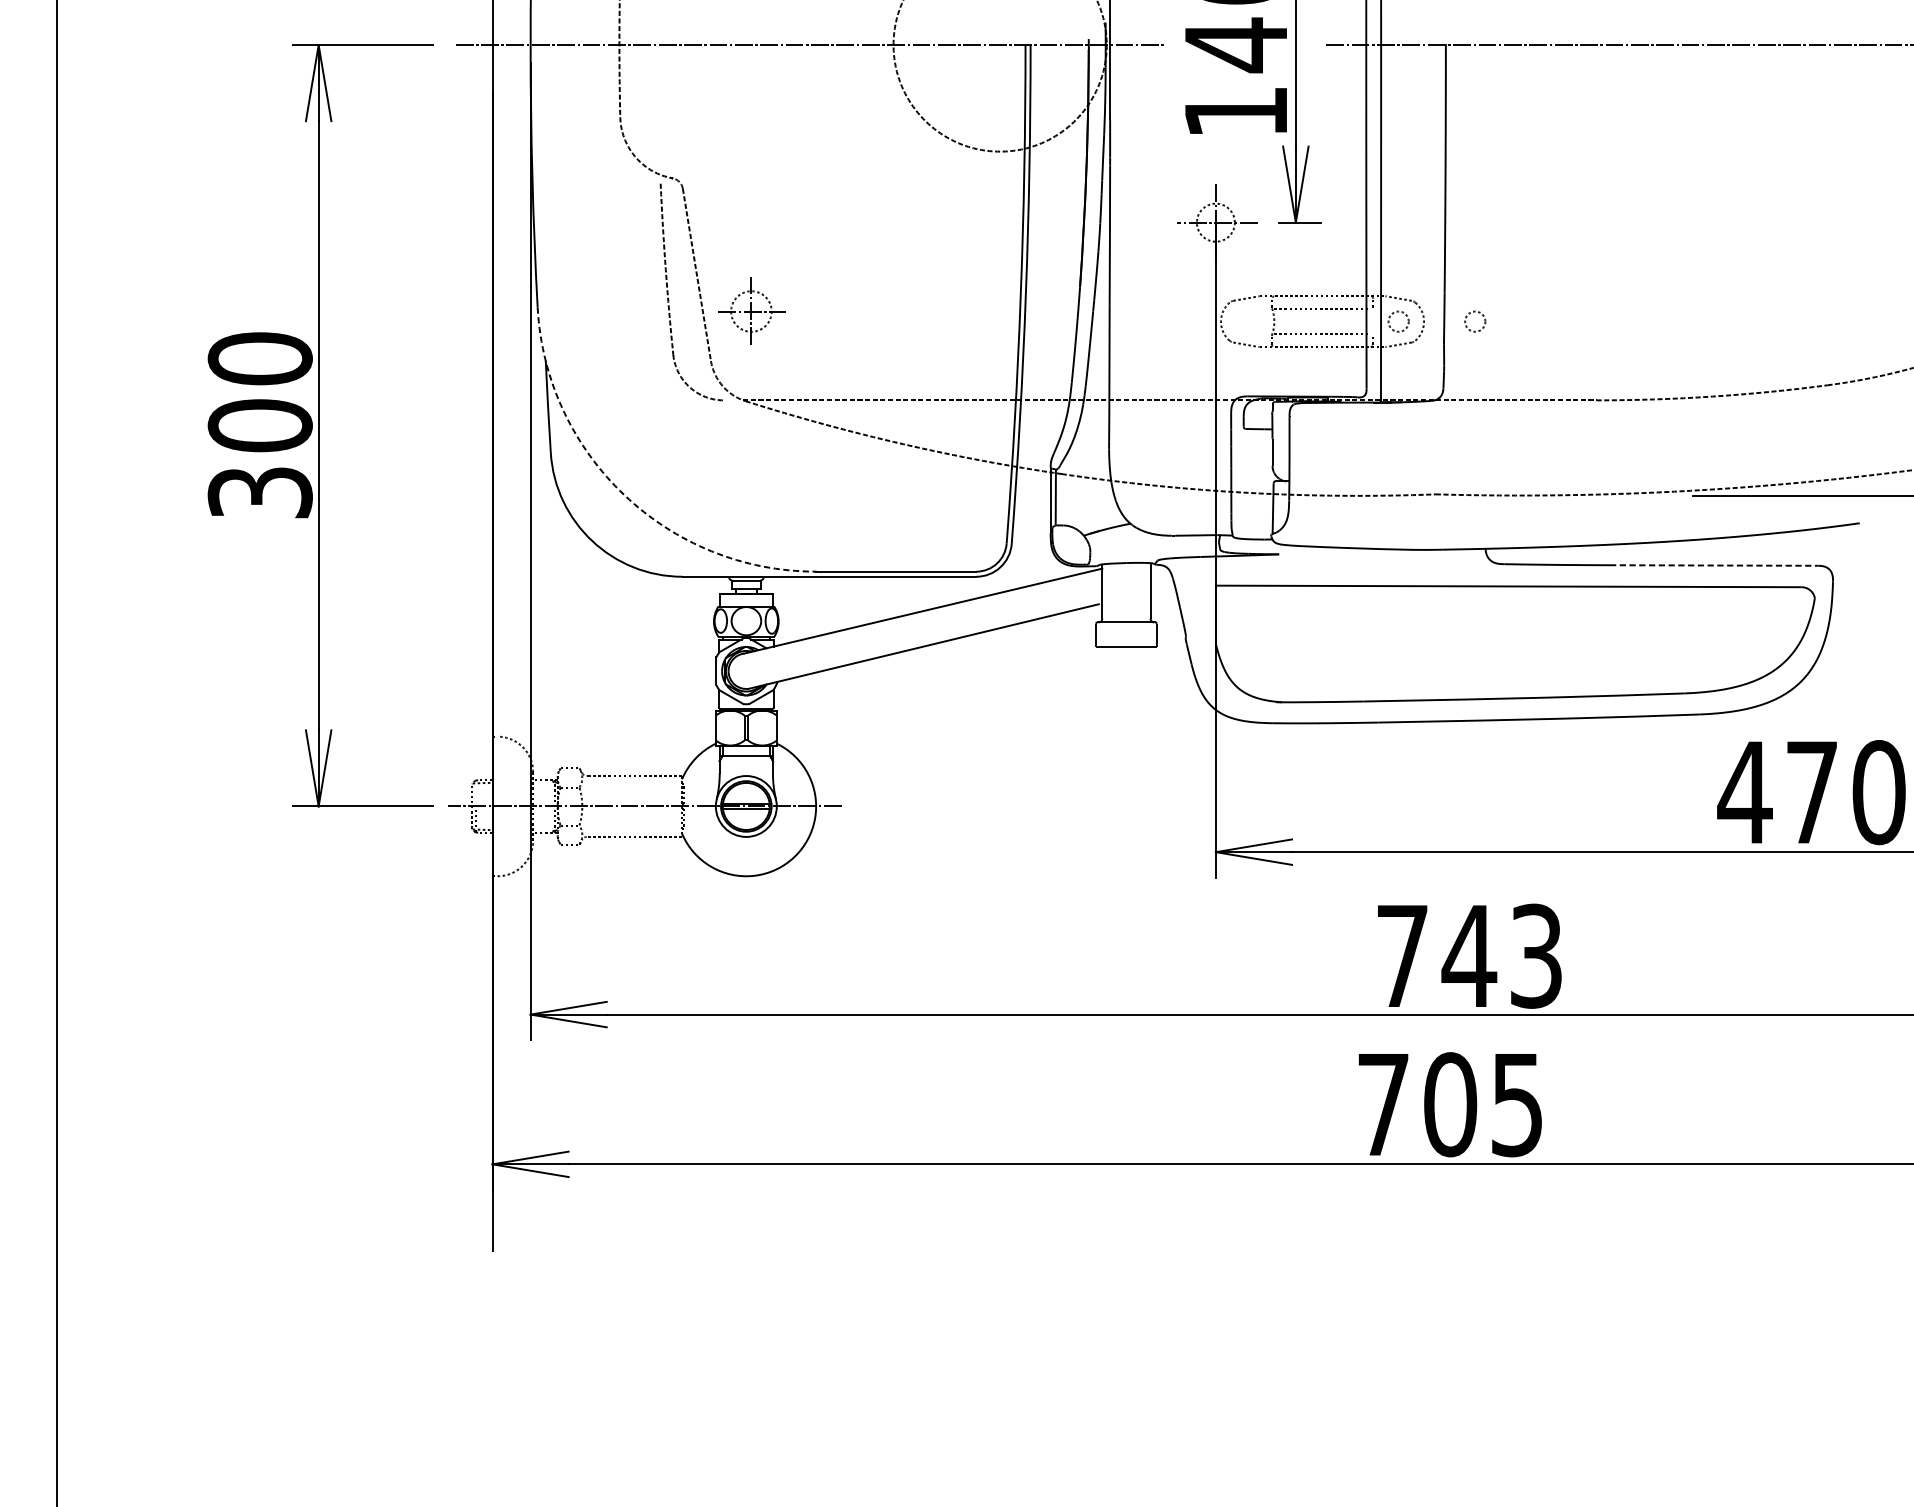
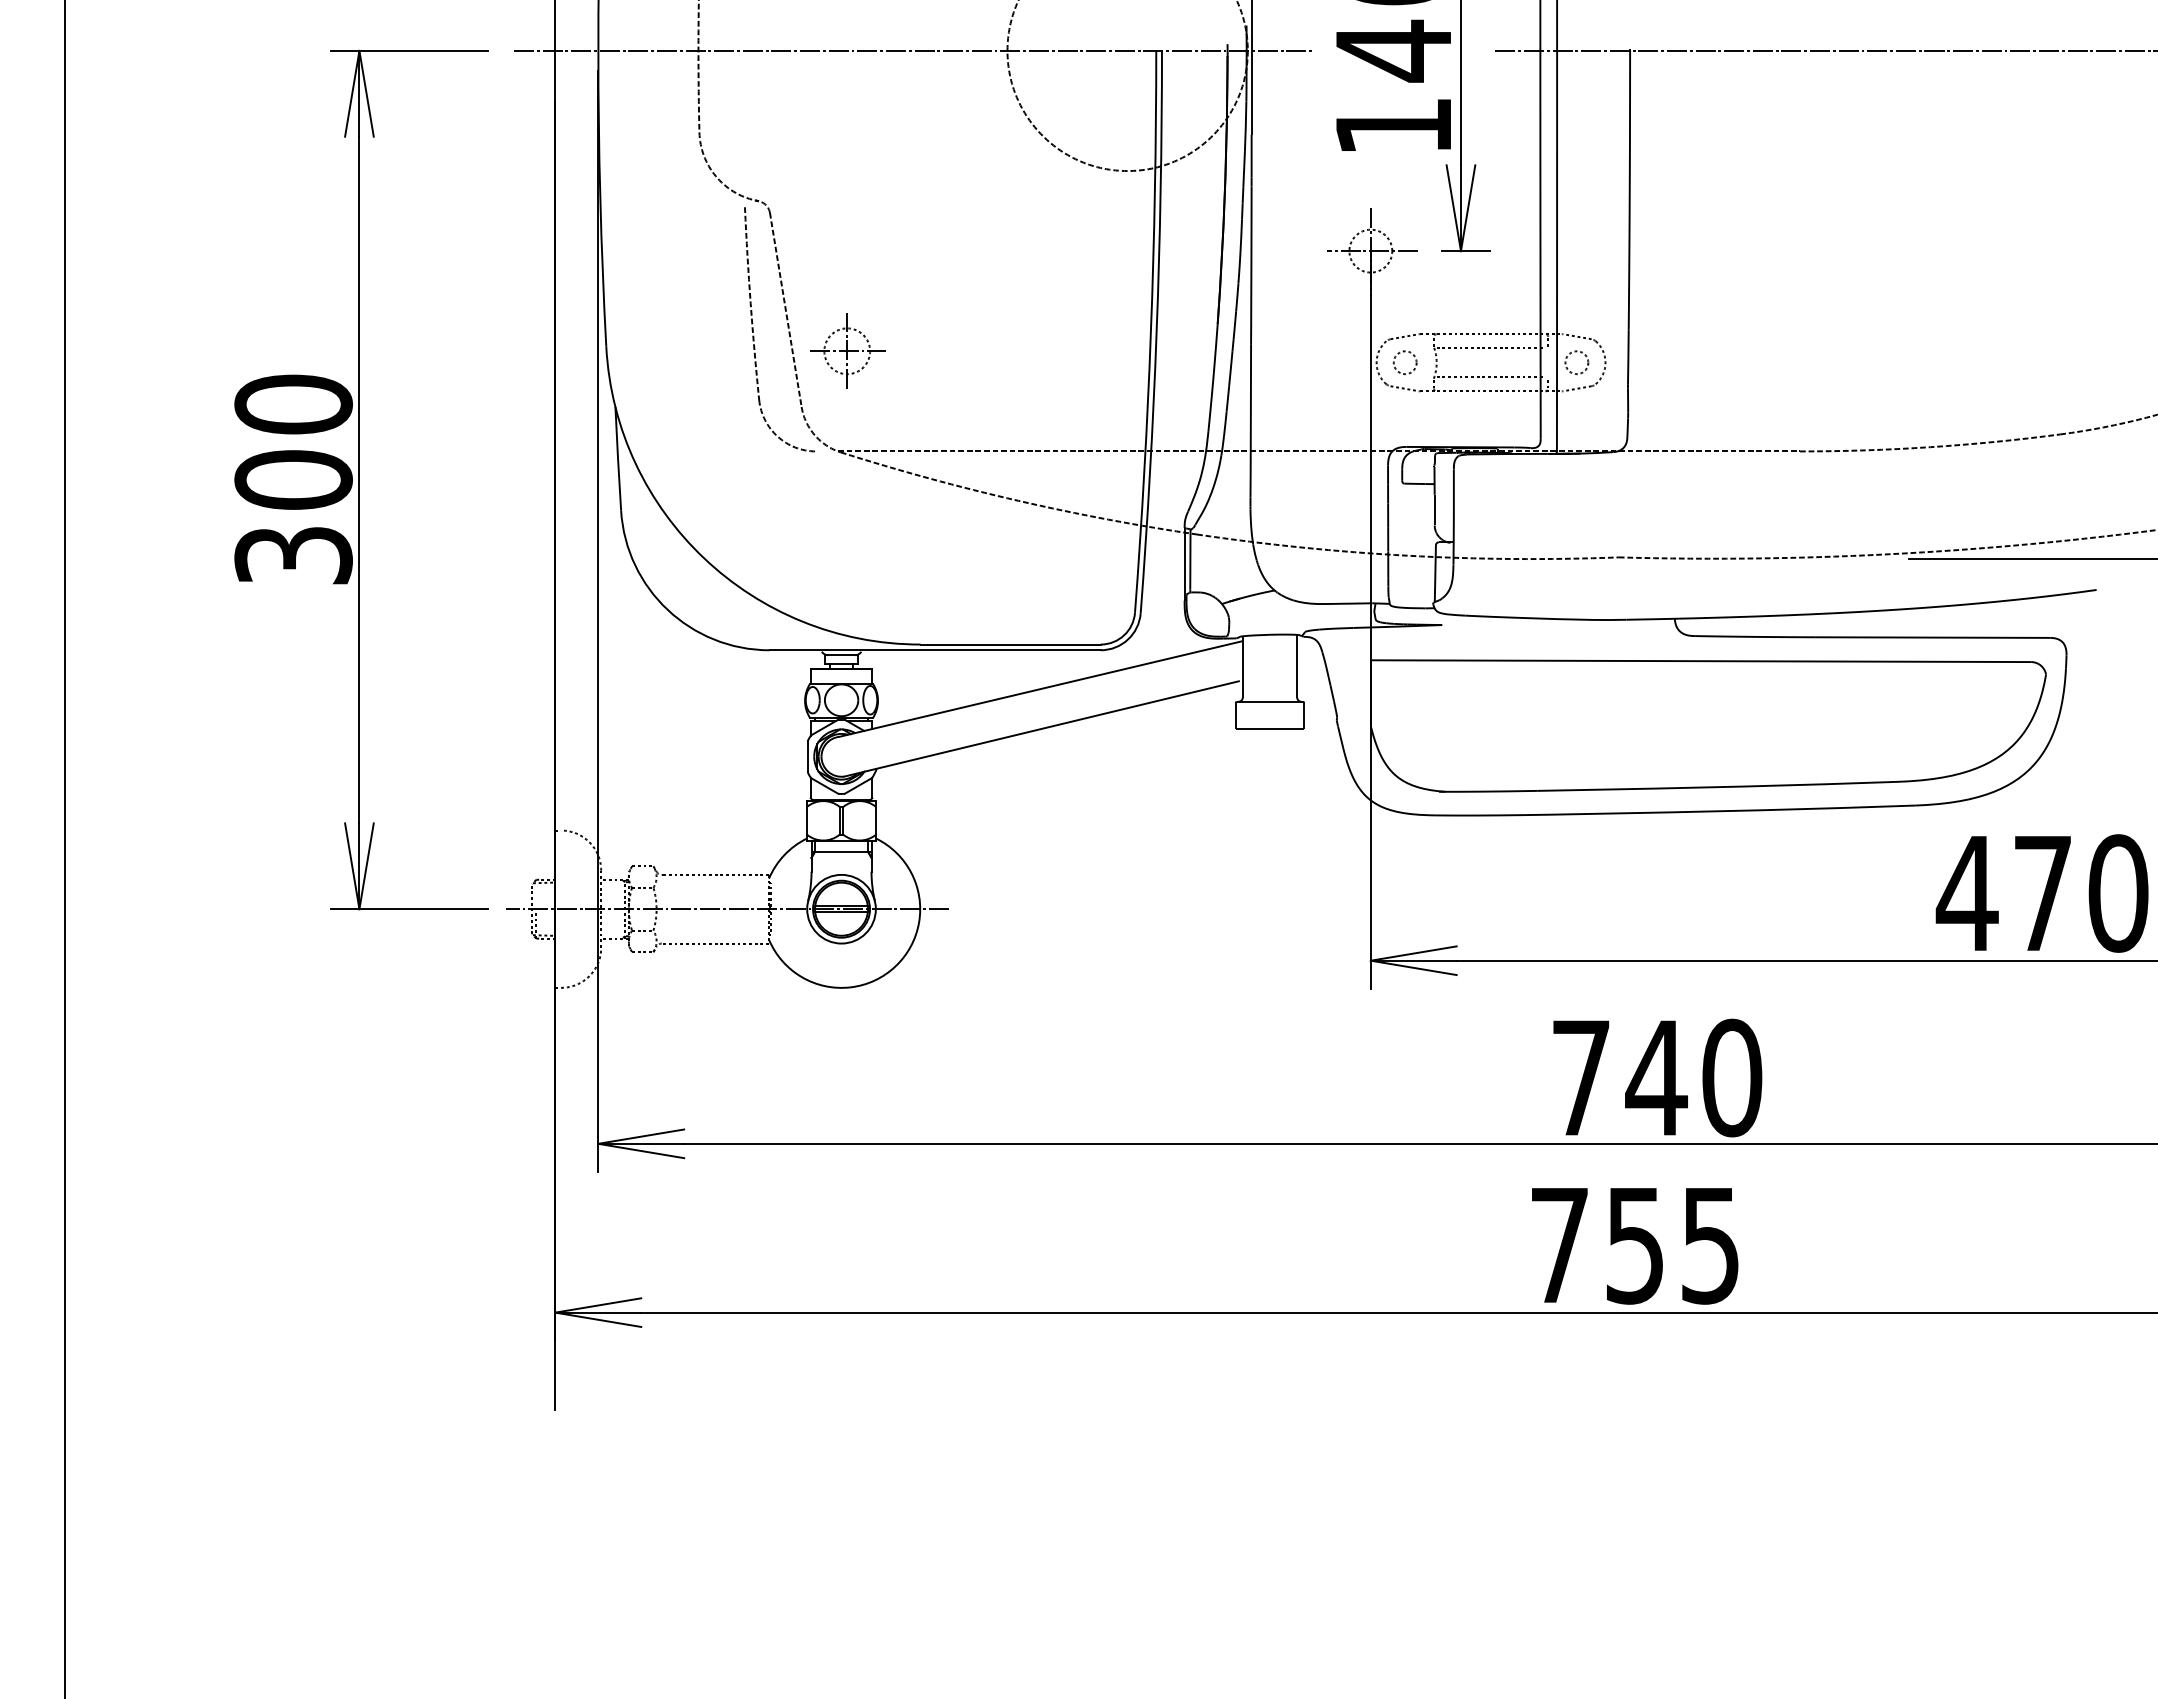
circle: (1474, 321) -> (1404, 362), moved
arc: (624, 495) -> (704, 558), dashed -> solid
line: (1714, 565) -> (1932, 637), dashed -> solid
text: (1536, 955) -> (1732, 1077), 743 -> 740
text: (1450, 1104) -> (1635, 1245), 705 -> 755

